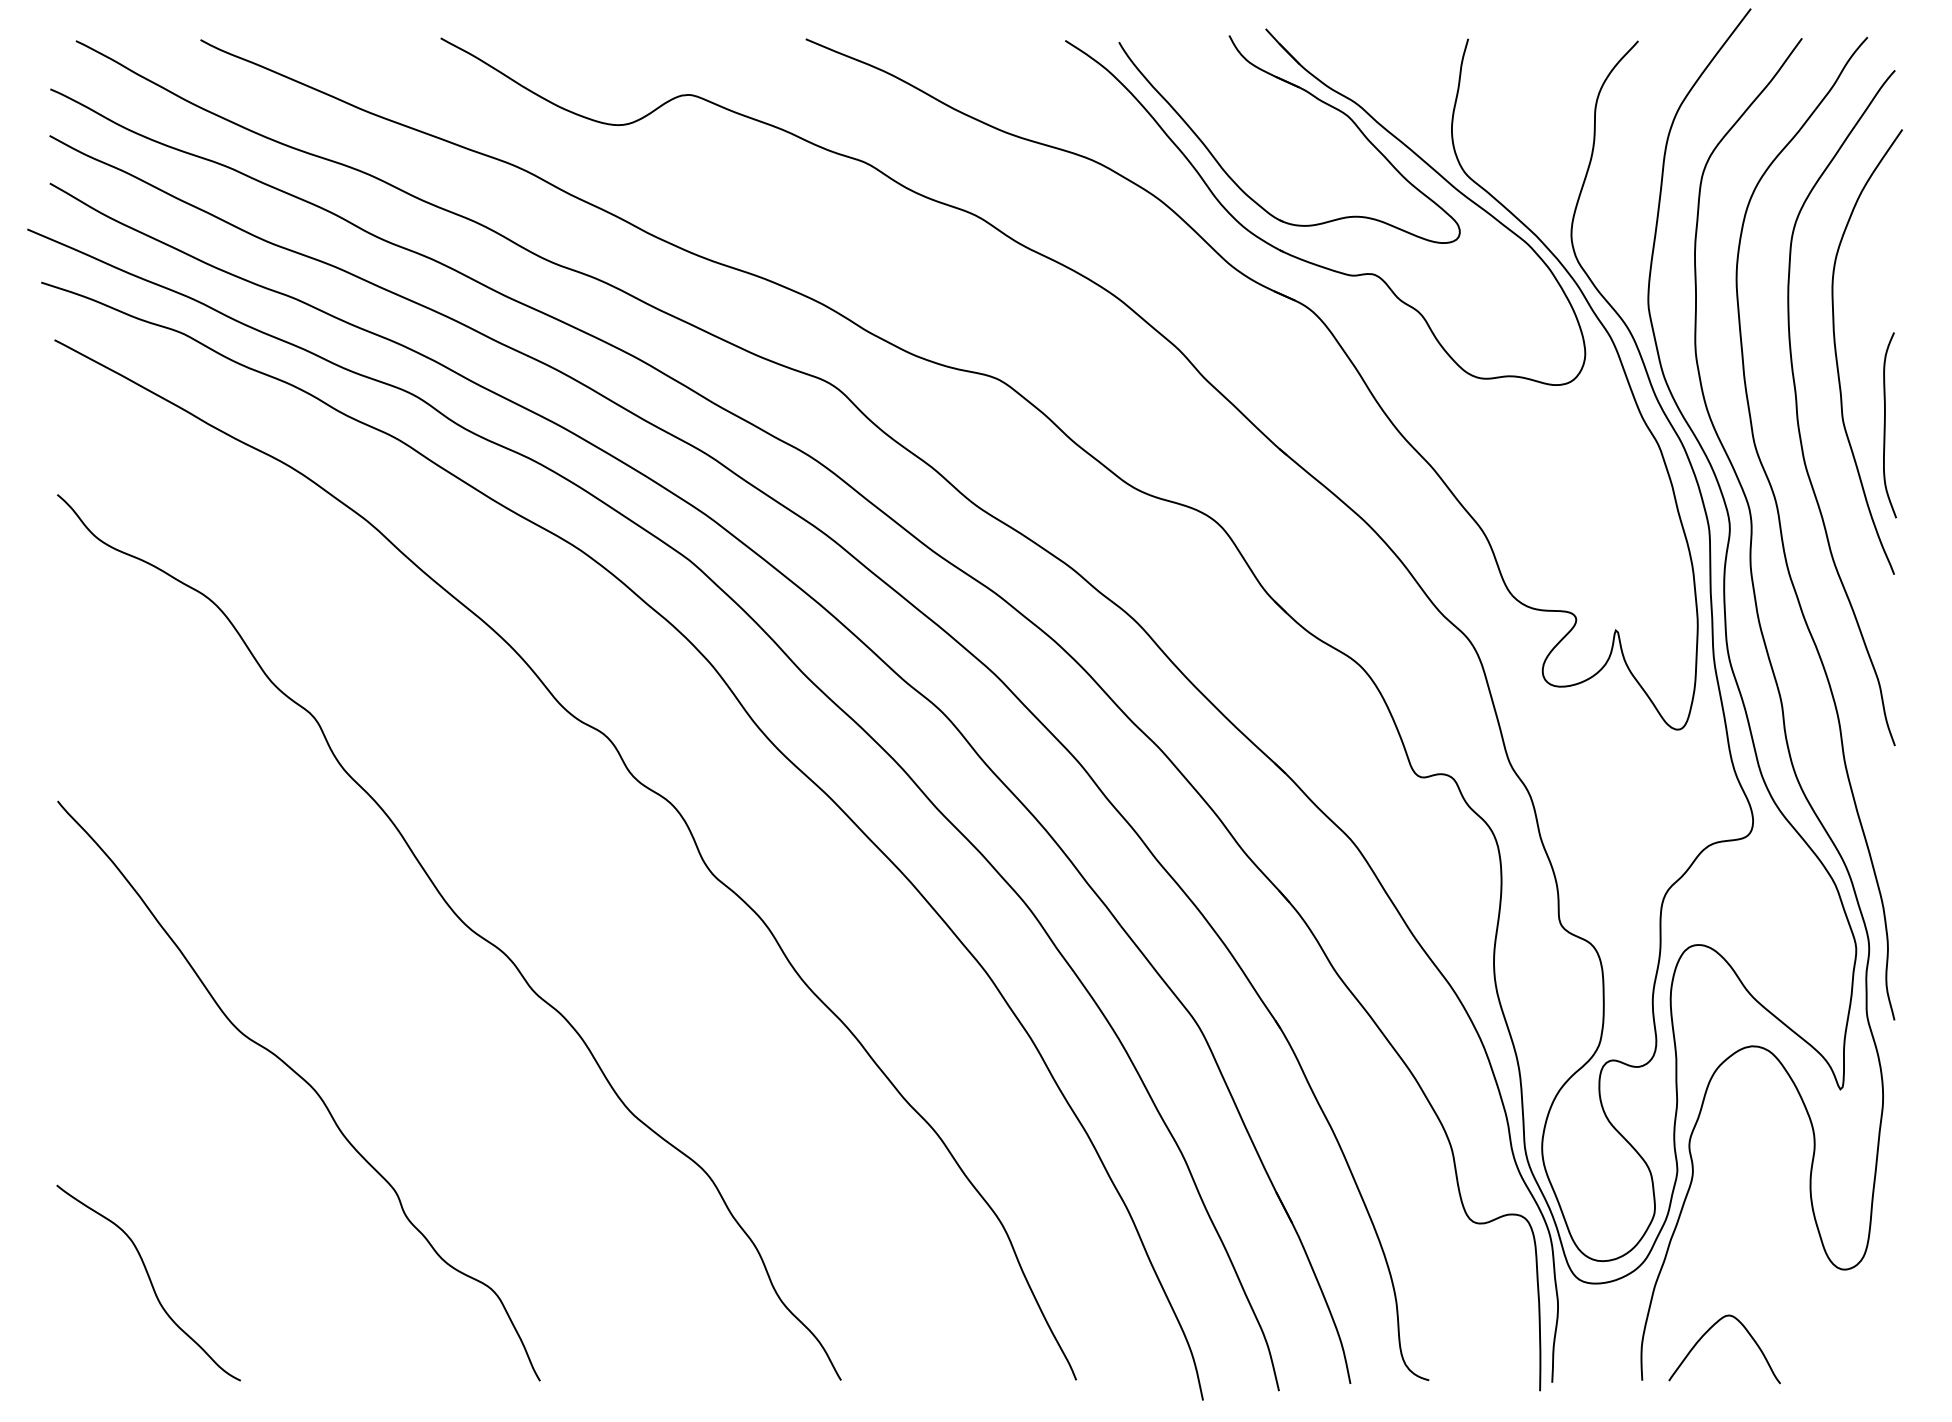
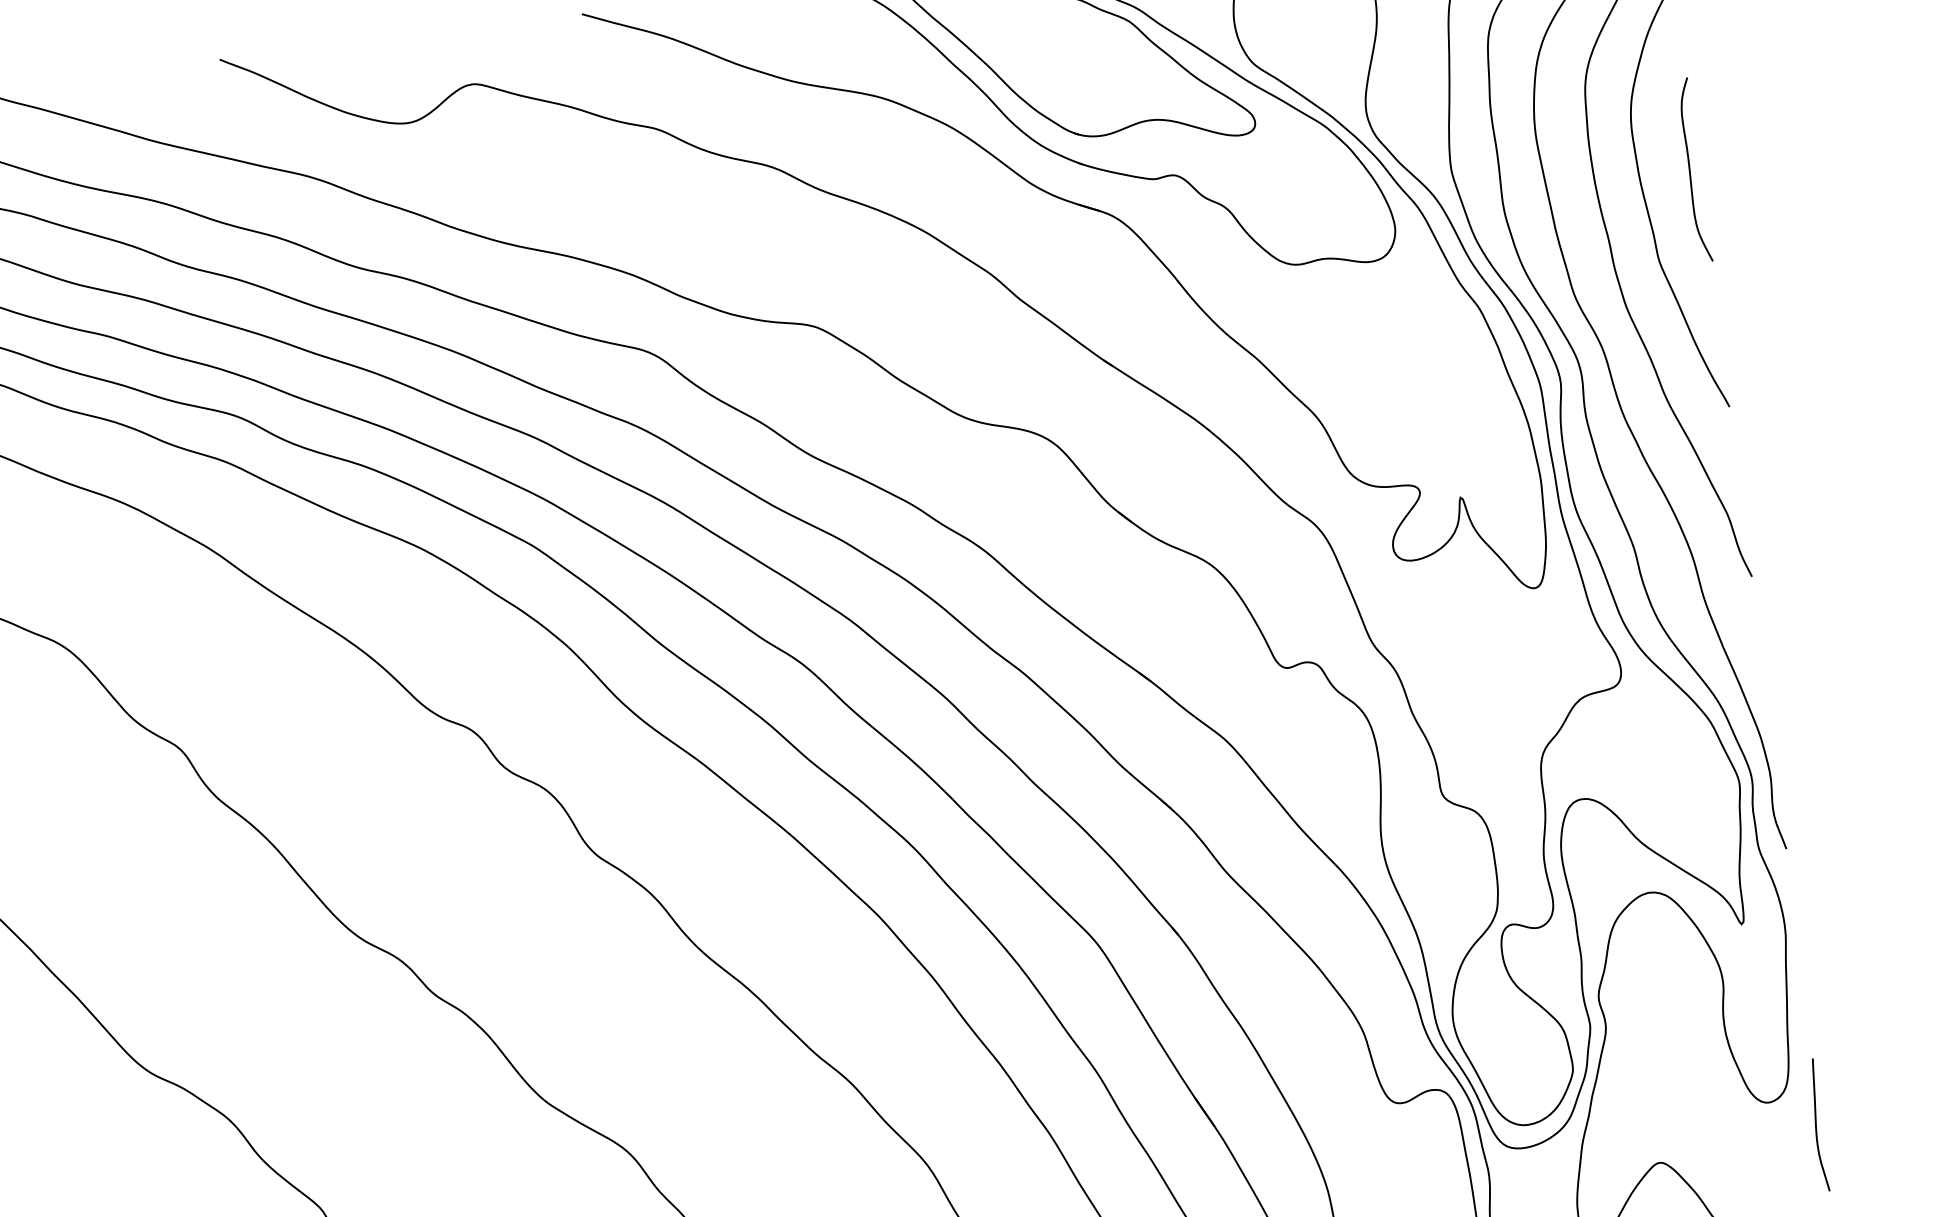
curve: (1885, 425) -> (1690, 170), moved
curve: (1889, 1298) -> (1816, 1125), added

